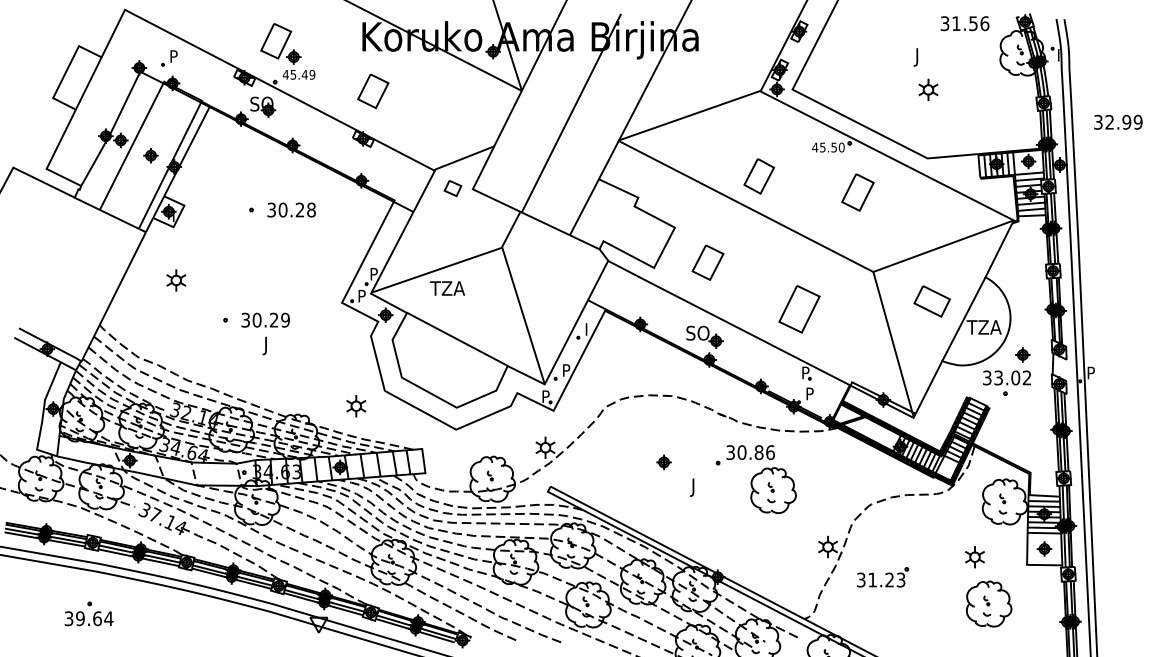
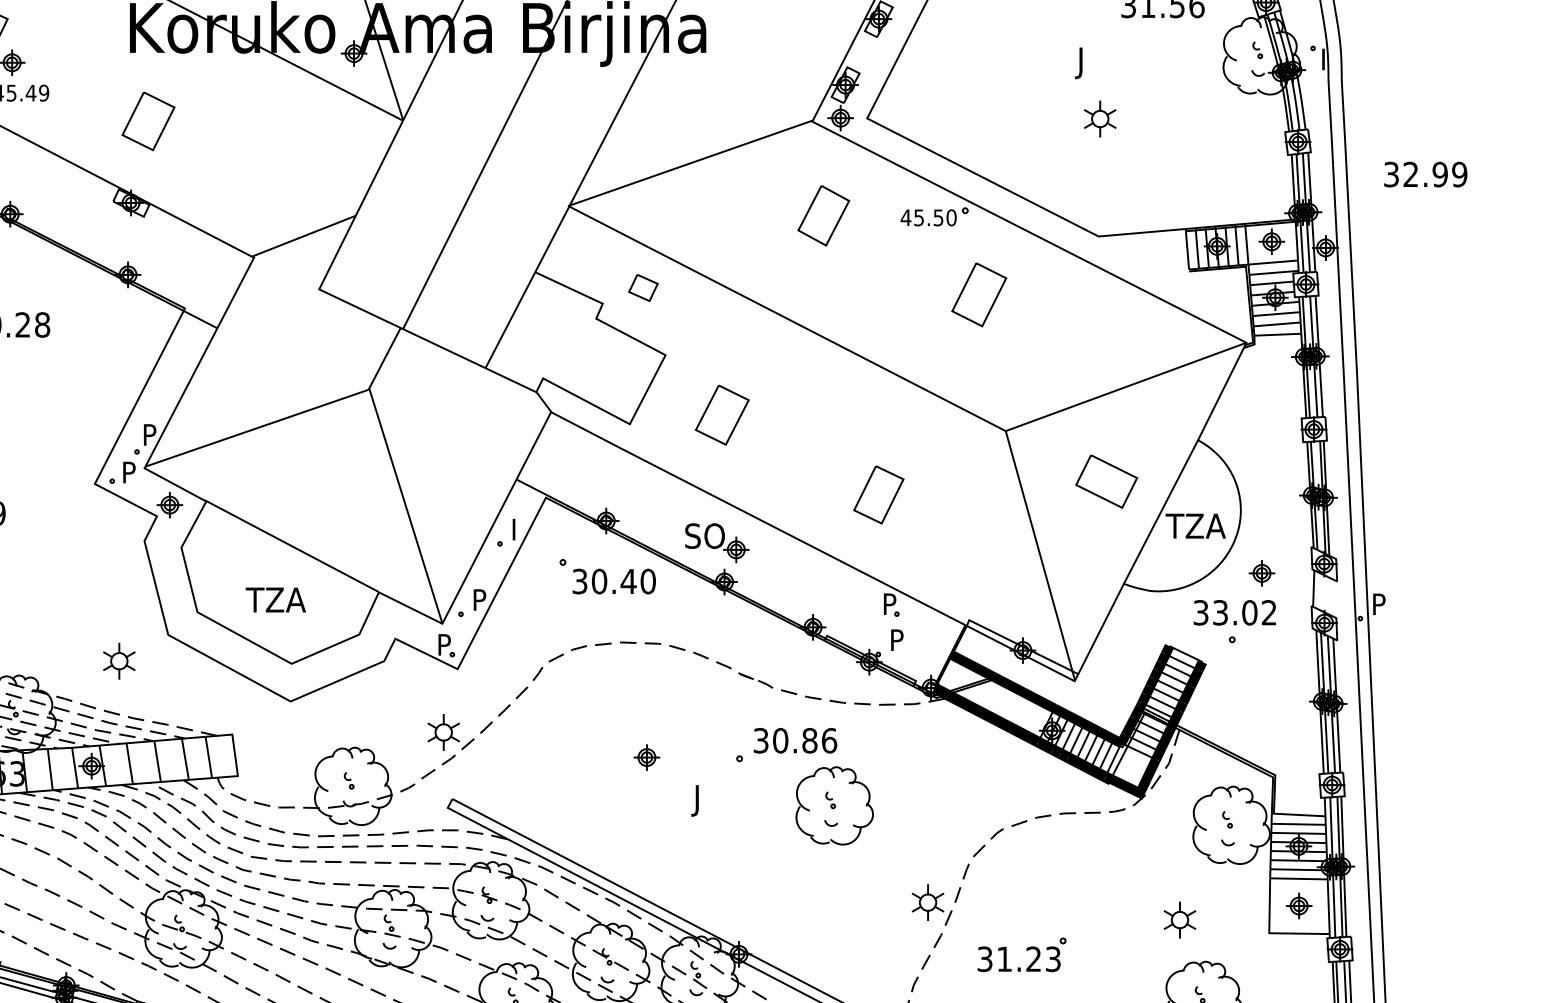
part: (759, 176) -> (824, 216), moved
part: (452, 188) -> (642, 288), moved
text: (447, 288) -> (275, 600), moved
part: (798, 308) -> (877, 493), size x0.71
part: (640, 356) -> (606, 576), added

